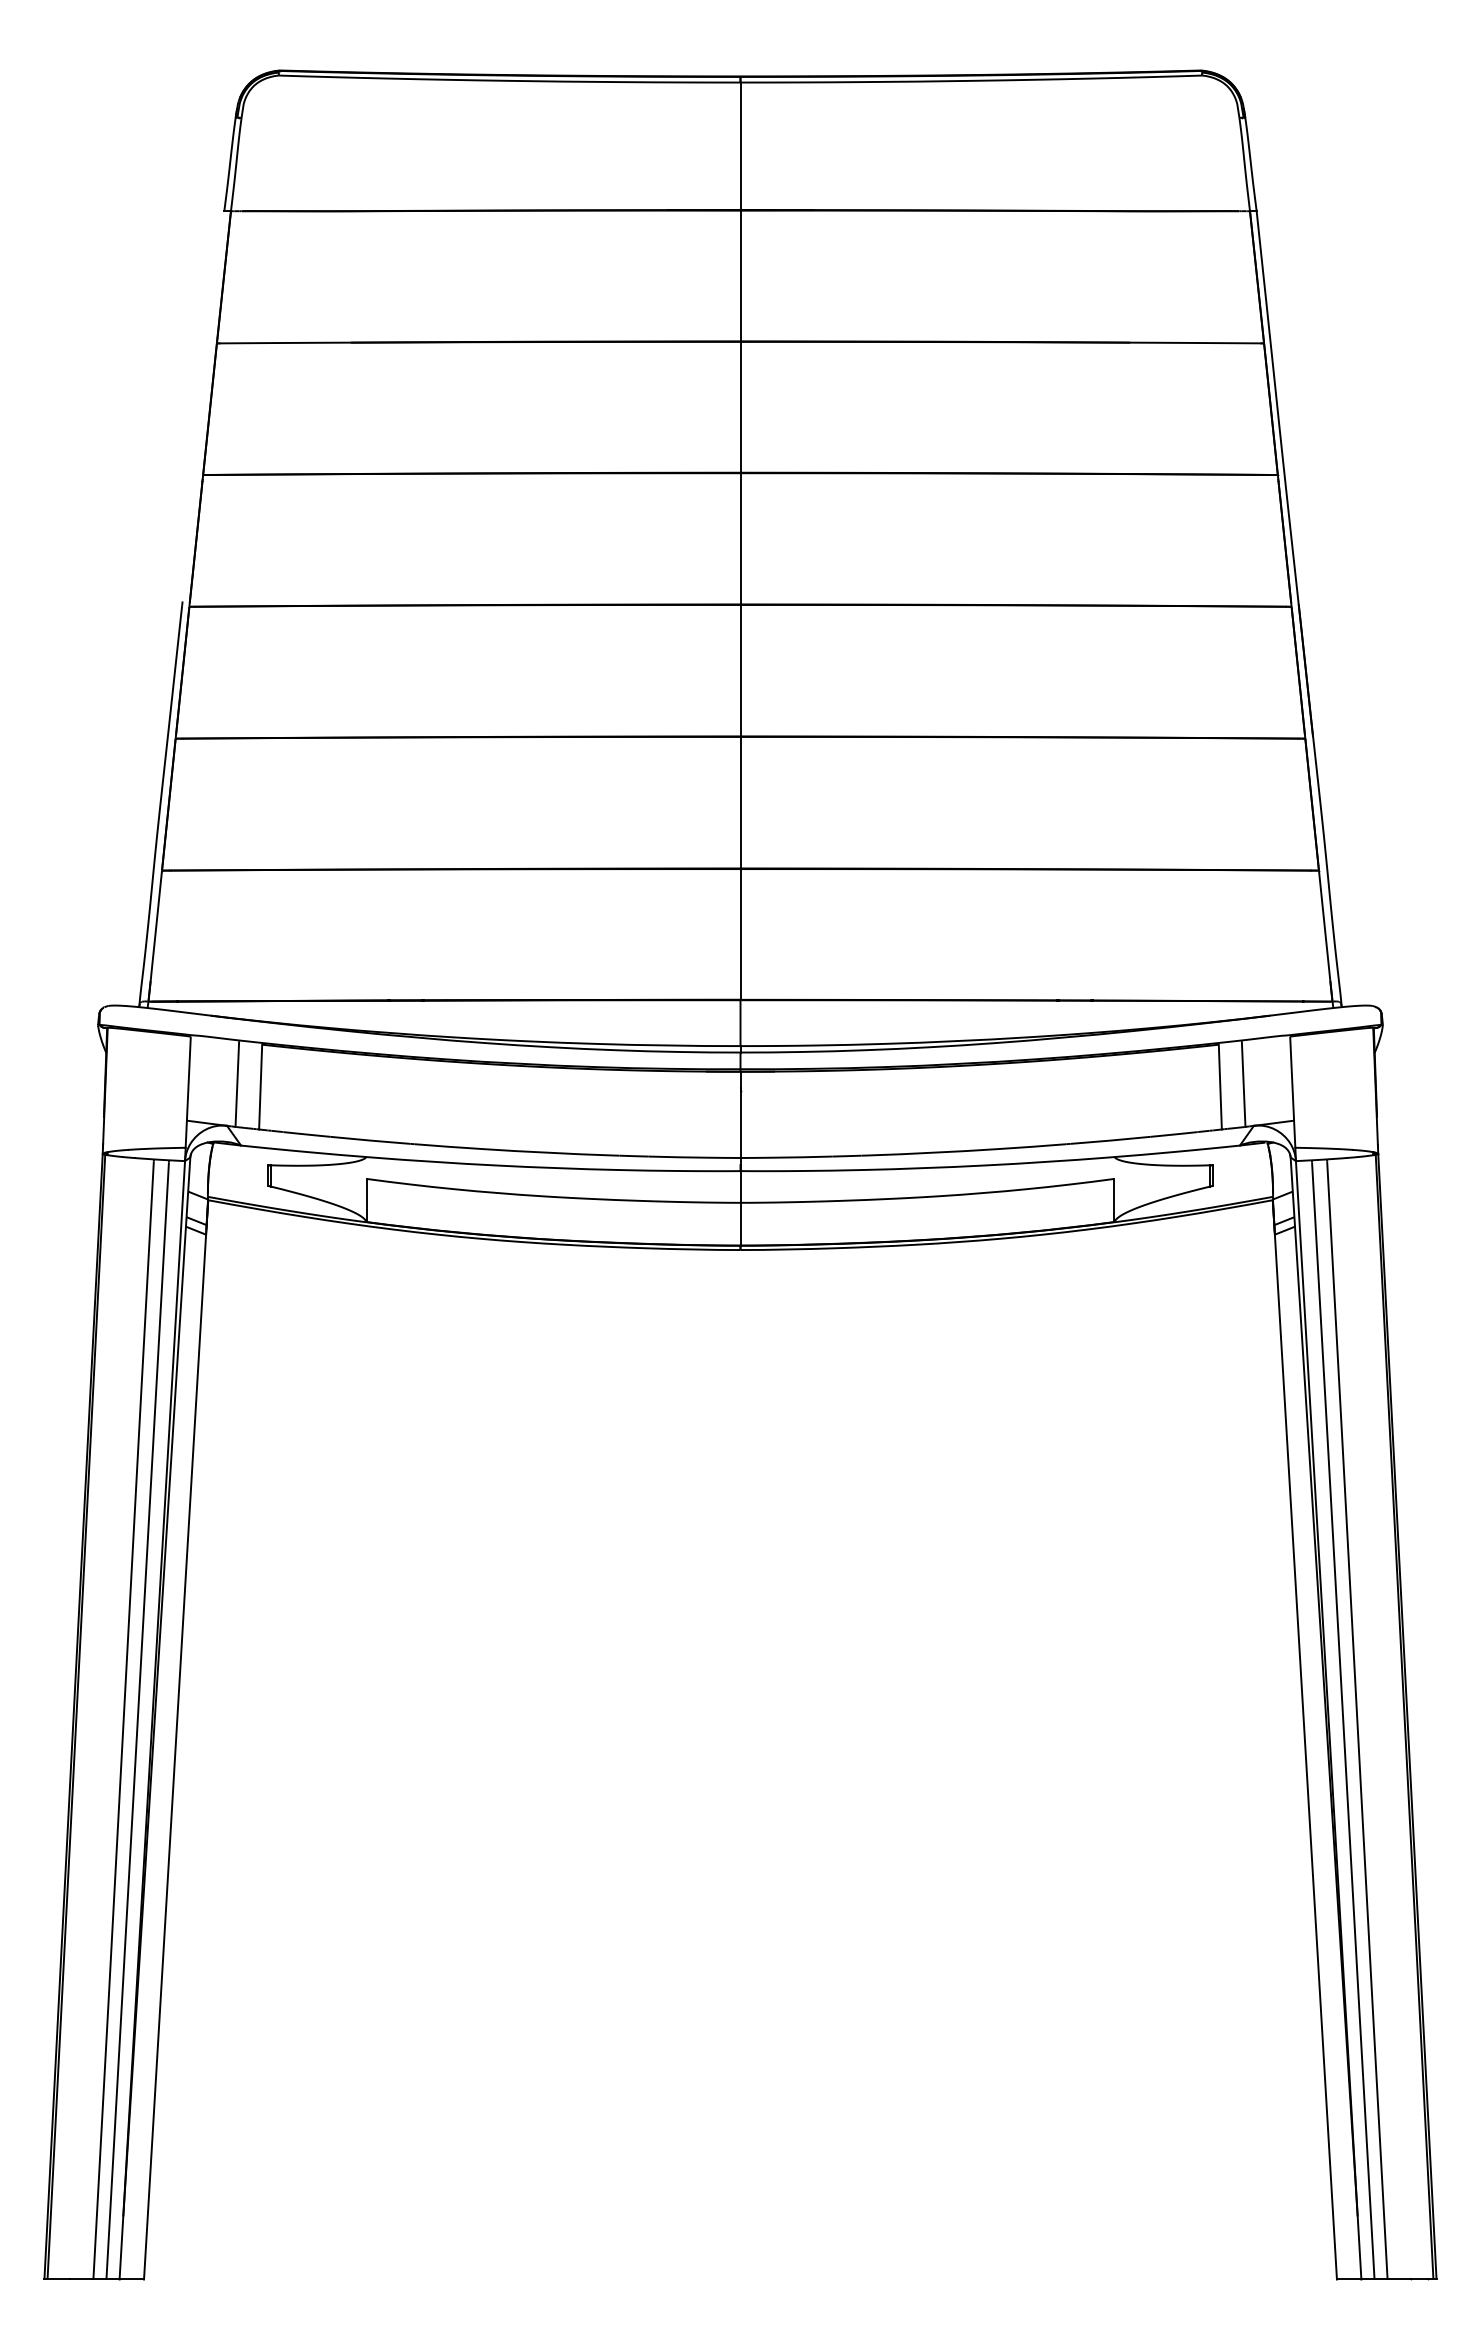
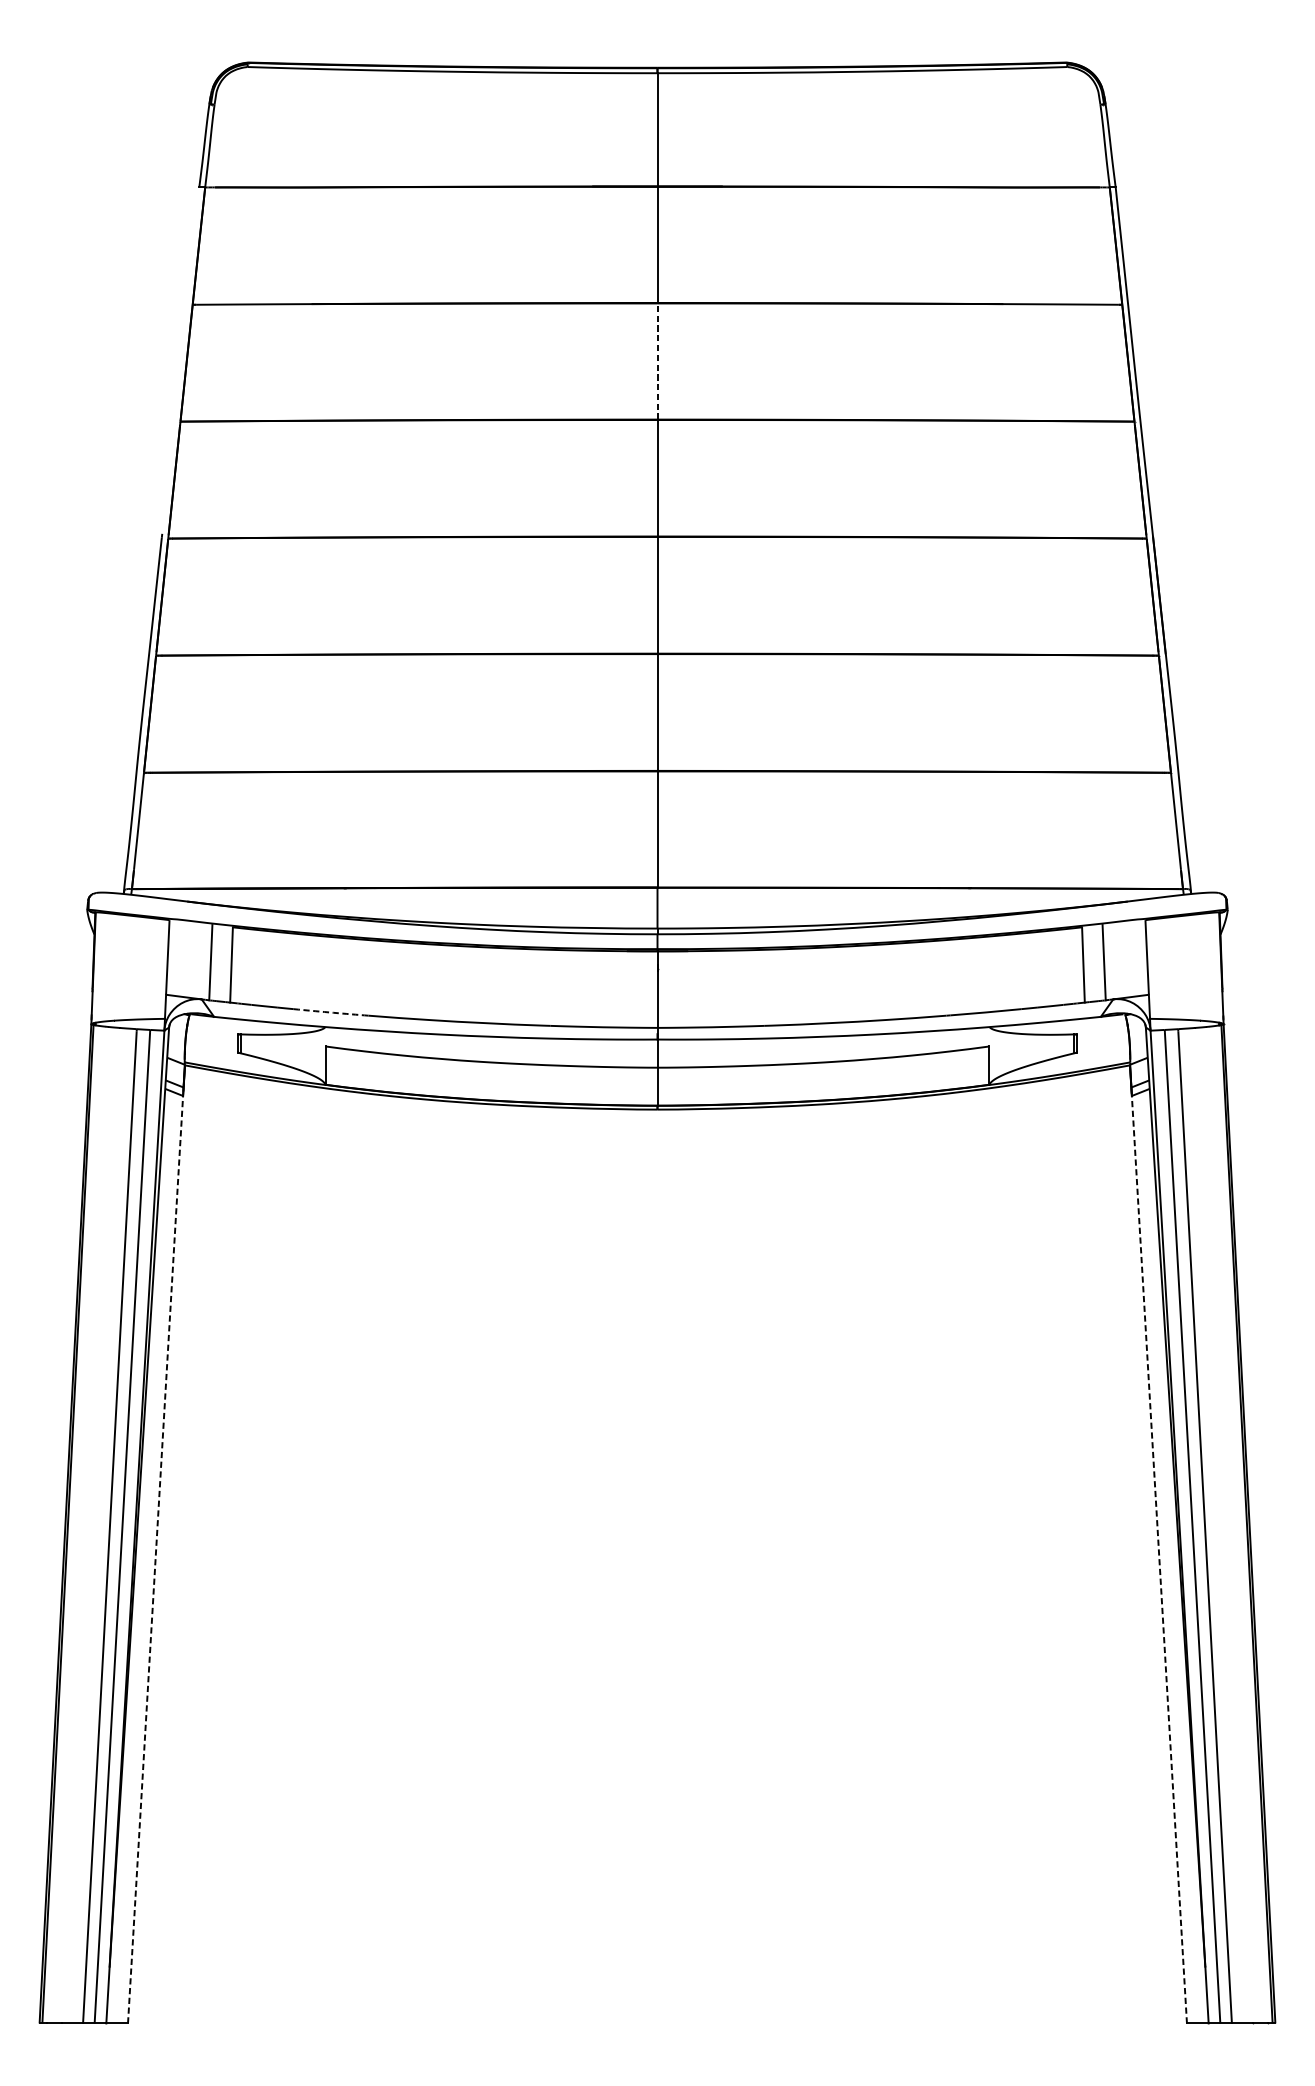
line: (740, 406) -> (657, 360), solid -> dashed
arc: (370, 1140) -> (329, 1012), solid -> dashed
line: (175, 1756) -> (155, 1559), solid -> dashed
line: (1305, 1756) -> (1159, 1559), solid -> dashed

